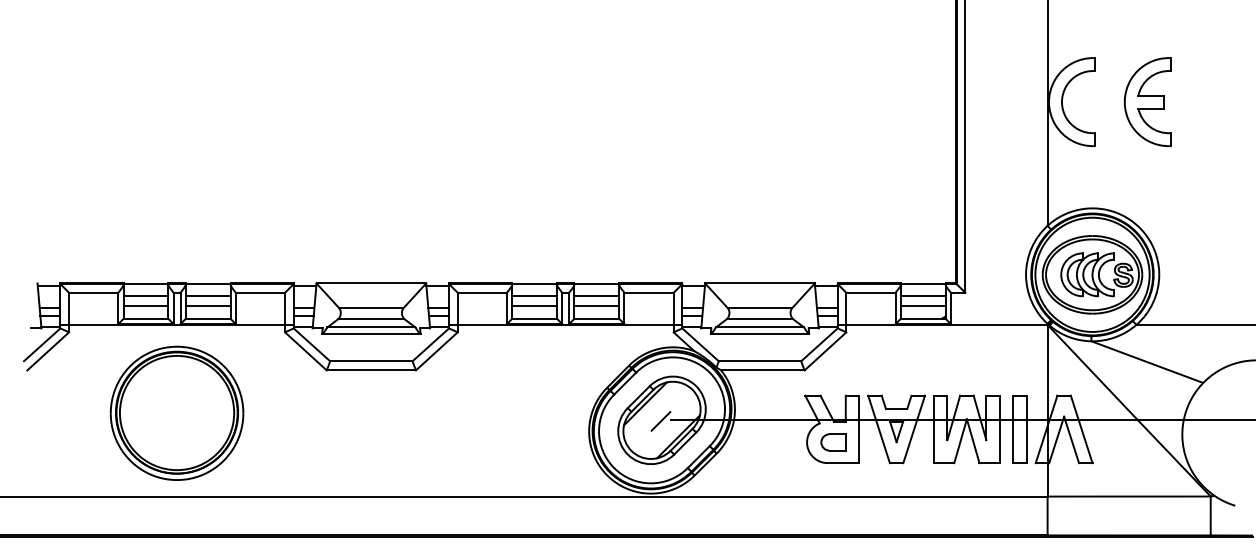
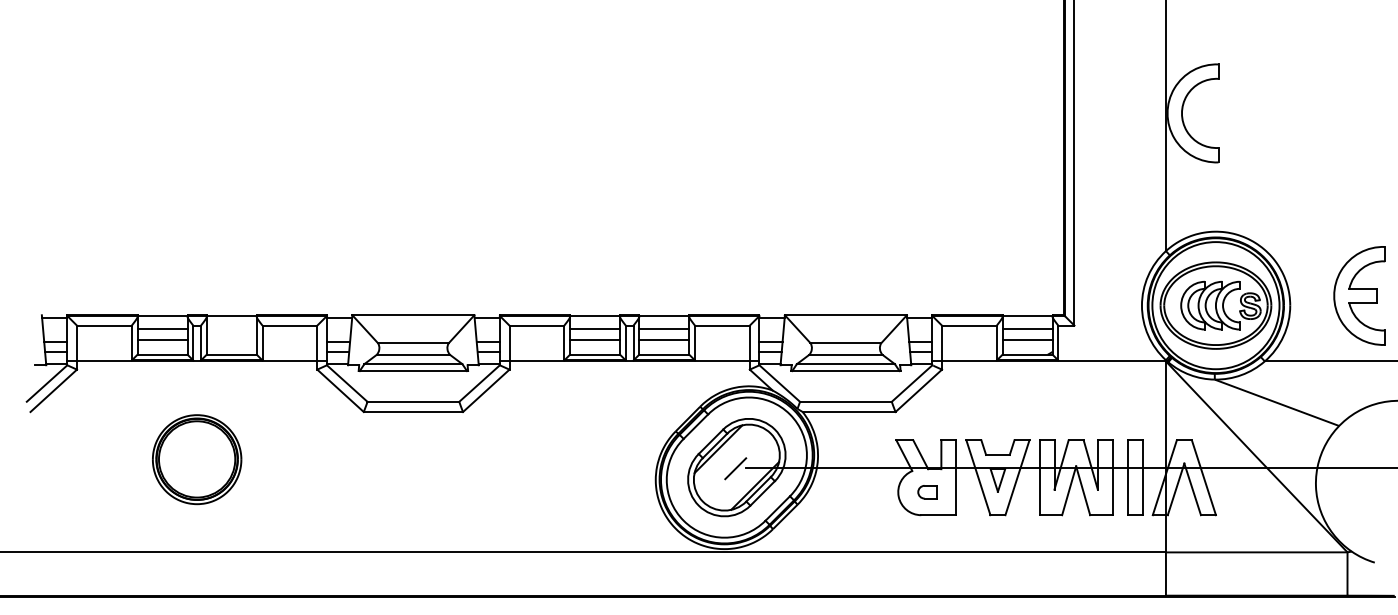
part: (1147, 102) -> (1359, 296), moved
line: (207, 295) -> (231, 328), removed
line: (207, 305) -> (231, 339), removed
part: (176, 412) -> (196, 458), size x0.6
part: (833, 442) -> (927, 492), size x0.7

